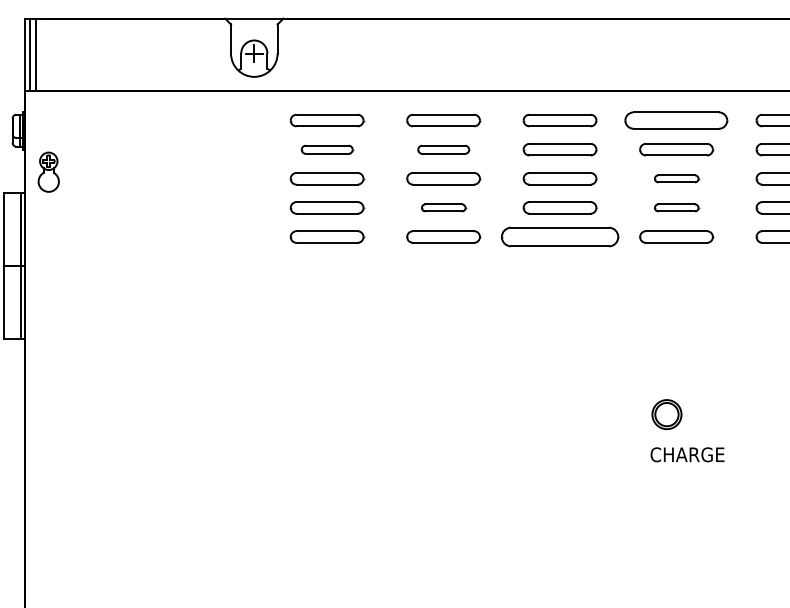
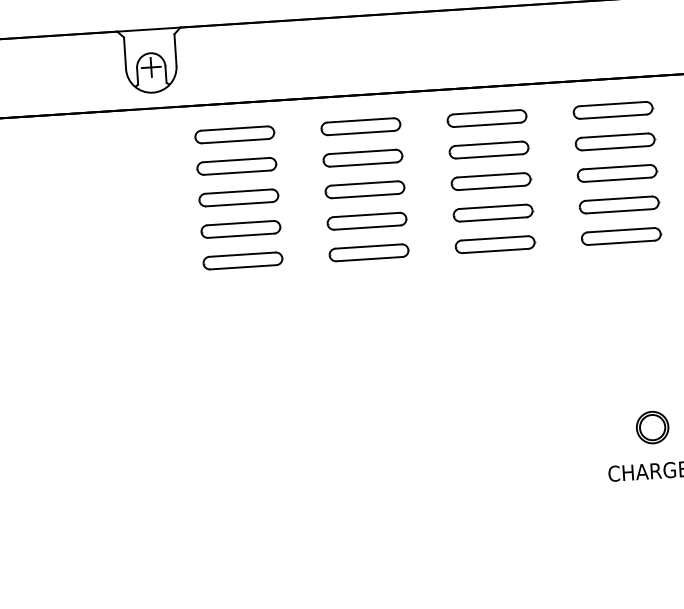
part: (676, 120) -> (613, 110), size x0.71
part: (327, 149) -> (237, 166), size x1.43
part: (443, 149) -> (362, 158), size x1.43
part: (676, 178) -> (617, 173), size x1.67
part: (443, 207) -> (366, 220), size x1.67
part: (676, 207) -> (619, 204), size x1.67
part: (559, 236) -> (494, 244), size x0.62
part: (666, 414) -> (652, 427), moved

